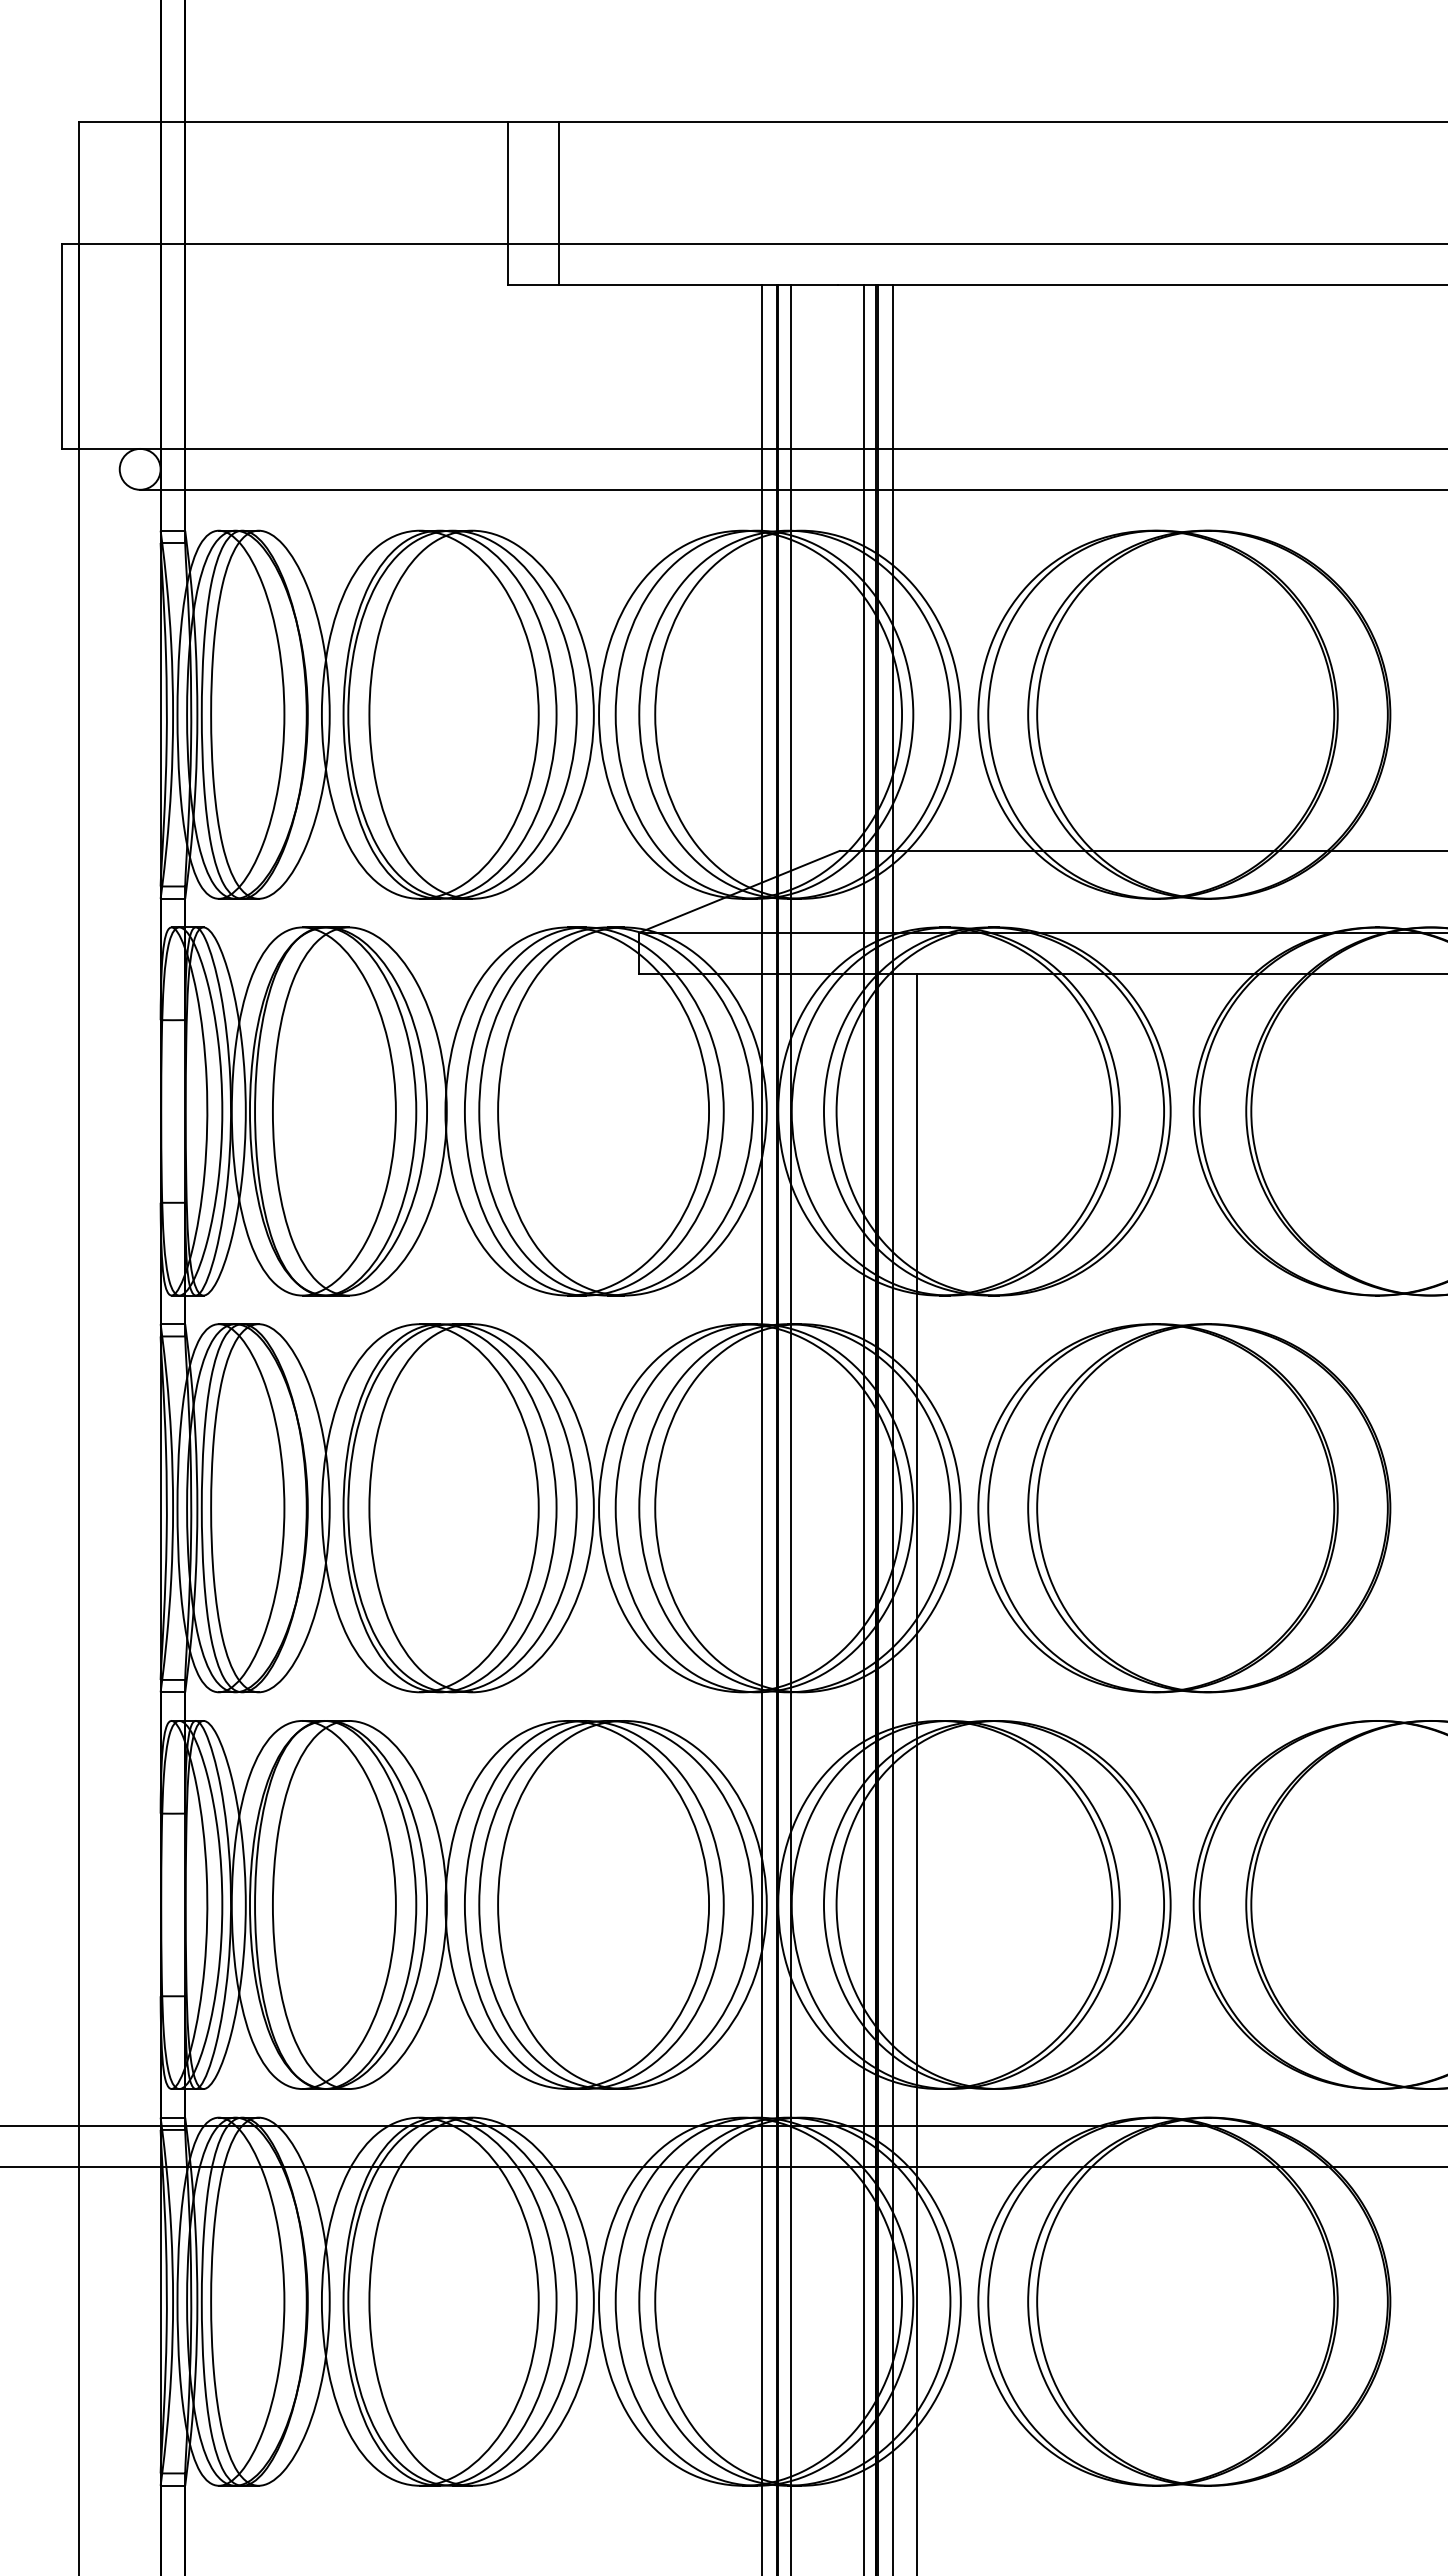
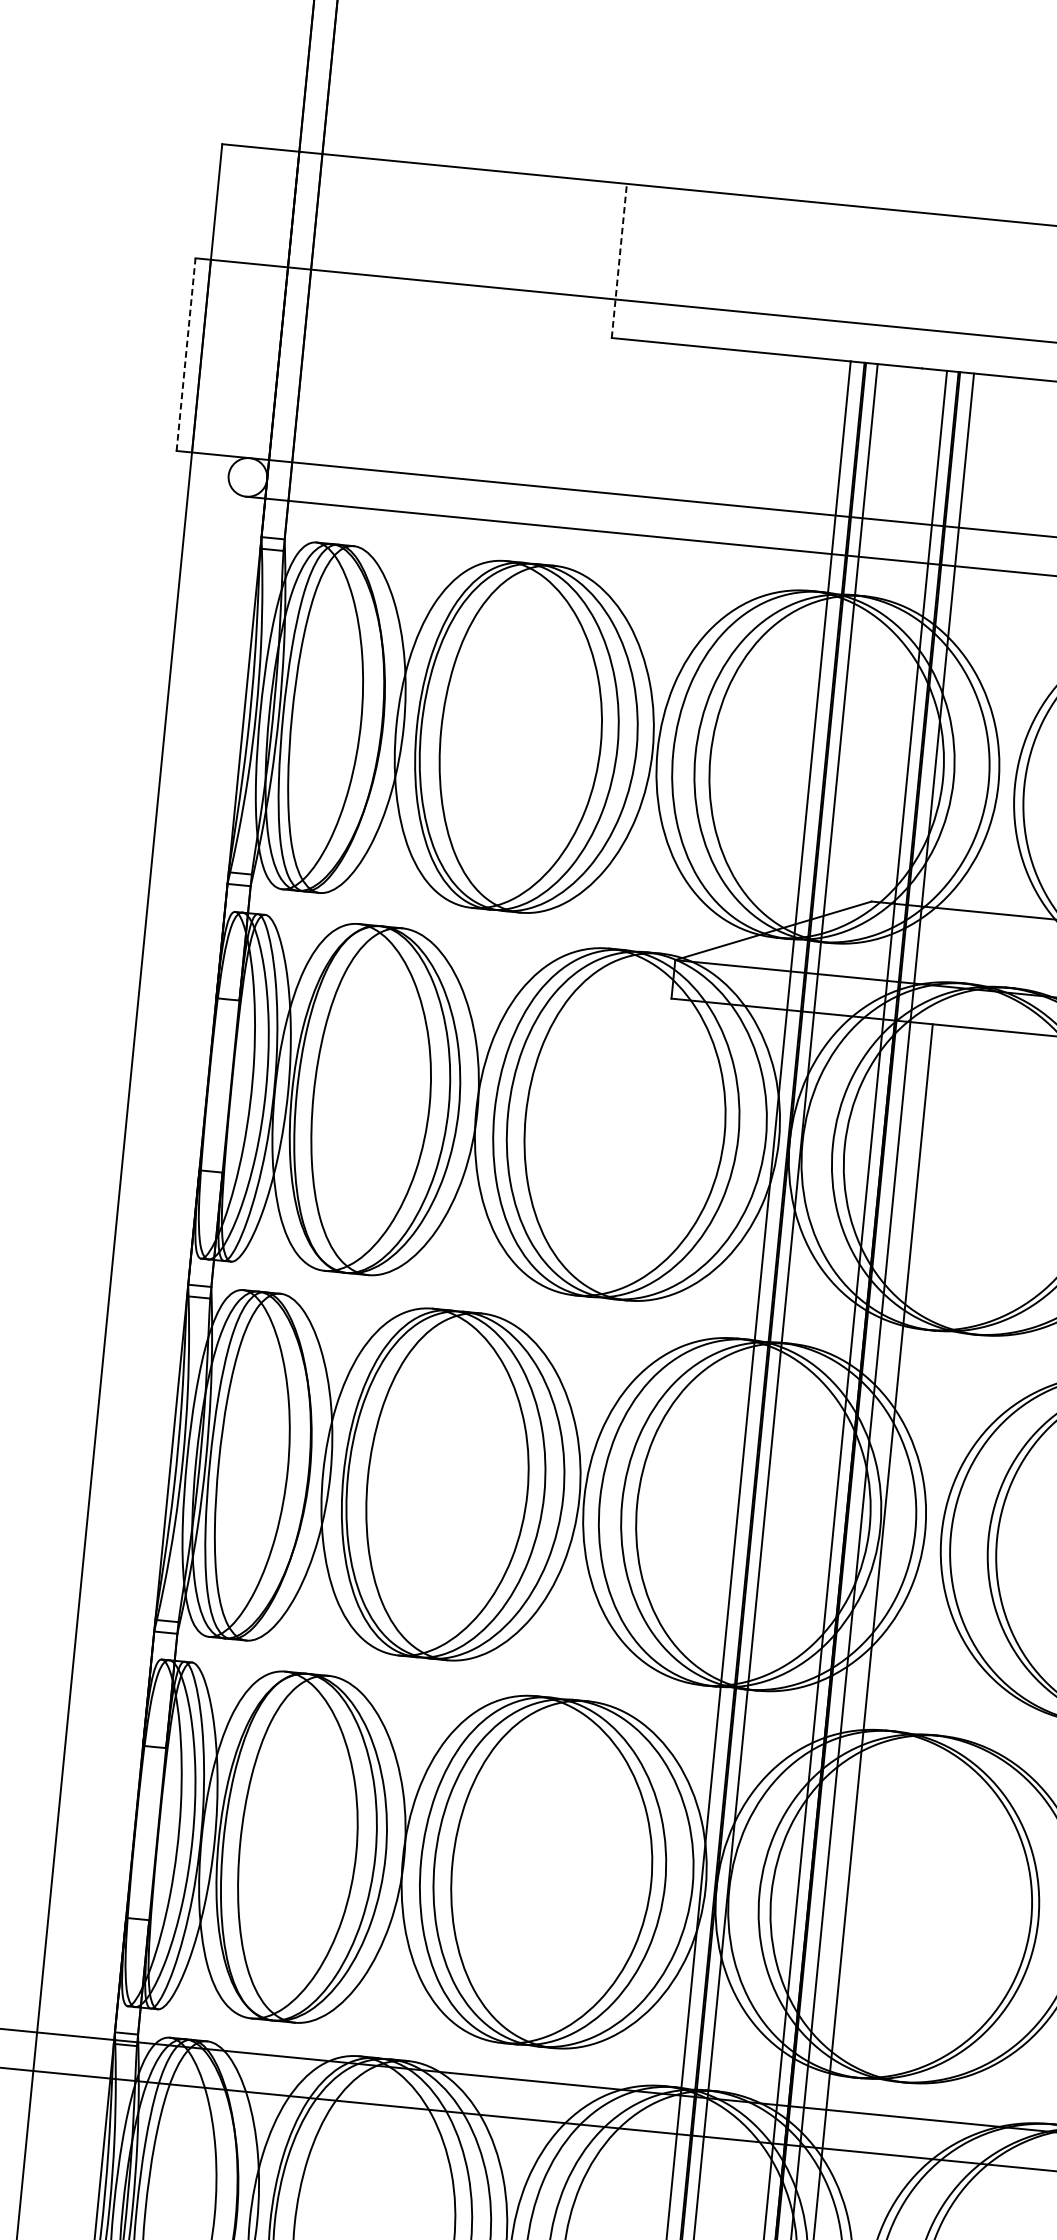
line: (508, 203) -> (619, 260), solid -> dashed
line: (559, 203) -> (667, 265), removed
line: (62, 346) -> (186, 354), solid -> dashed

